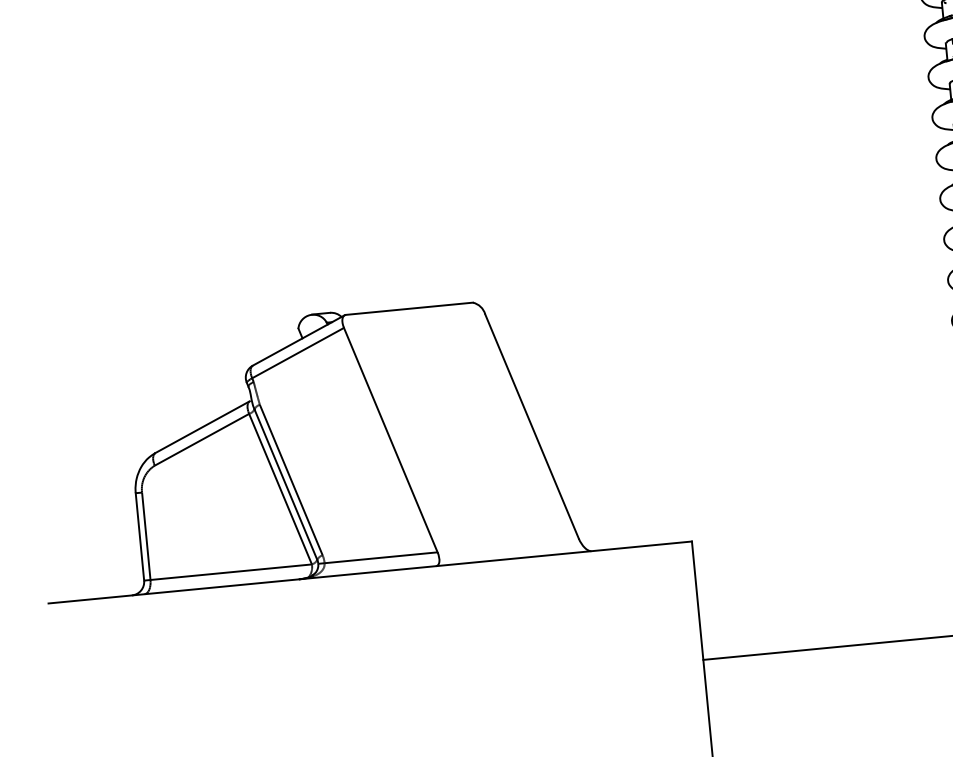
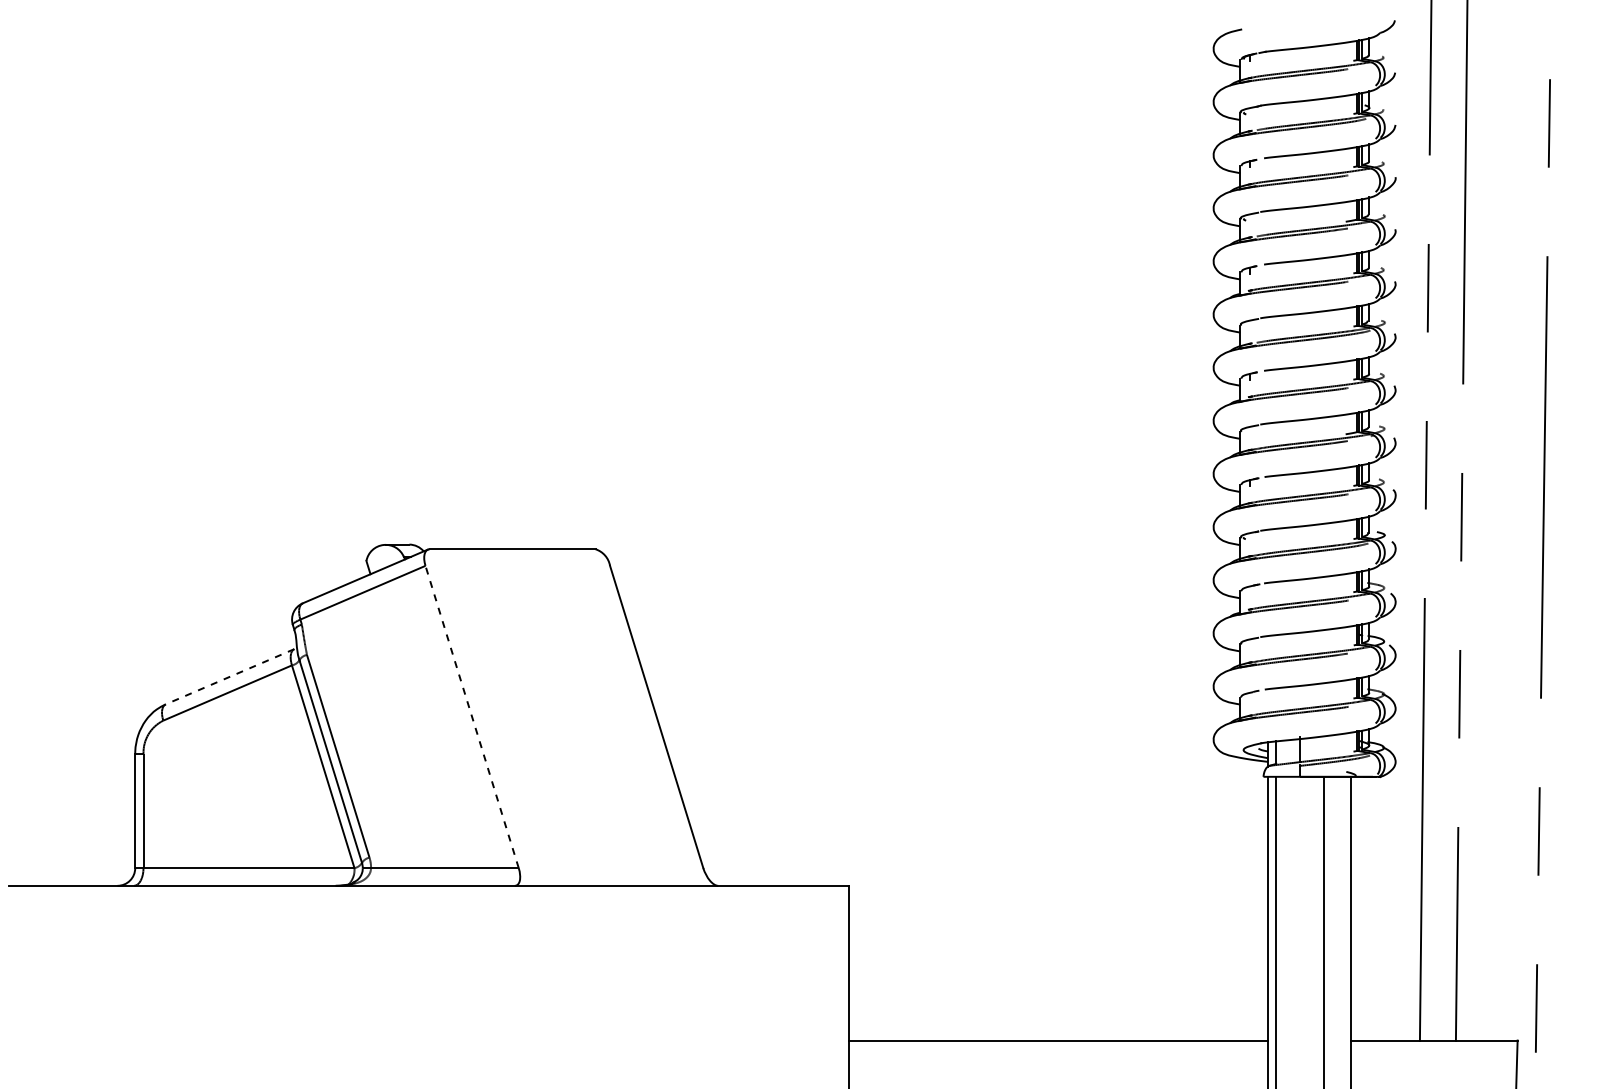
line: (202, 427) -> (229, 676), solid -> dashed
line: (390, 439) -> (471, 716), solid -> dashed

